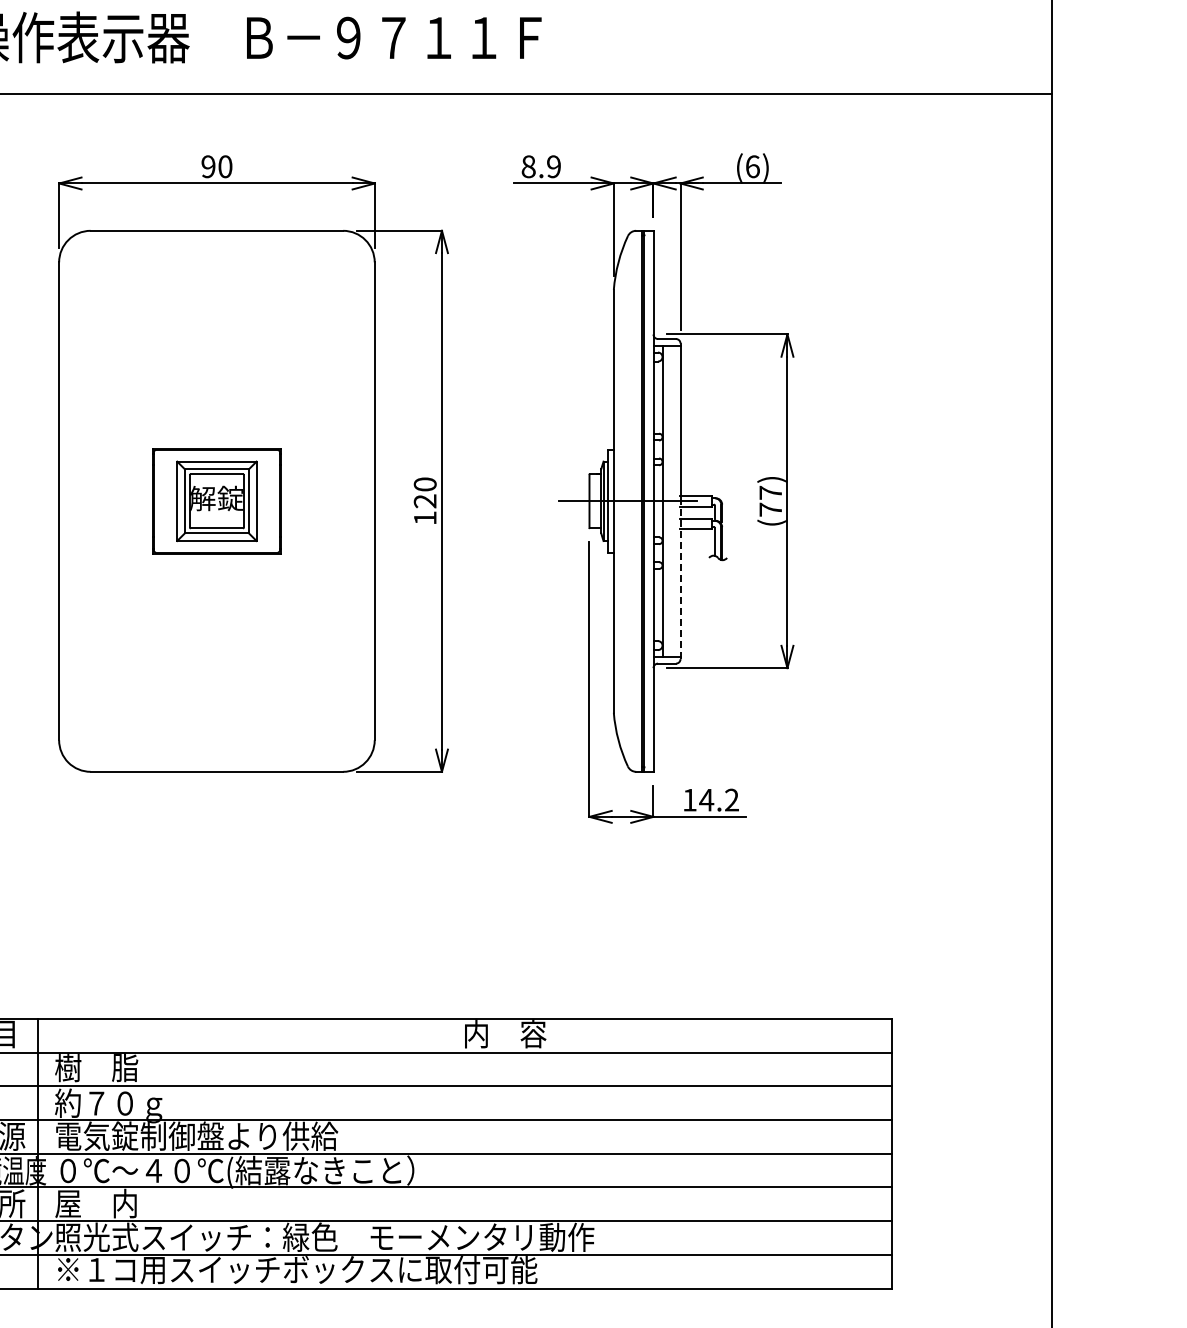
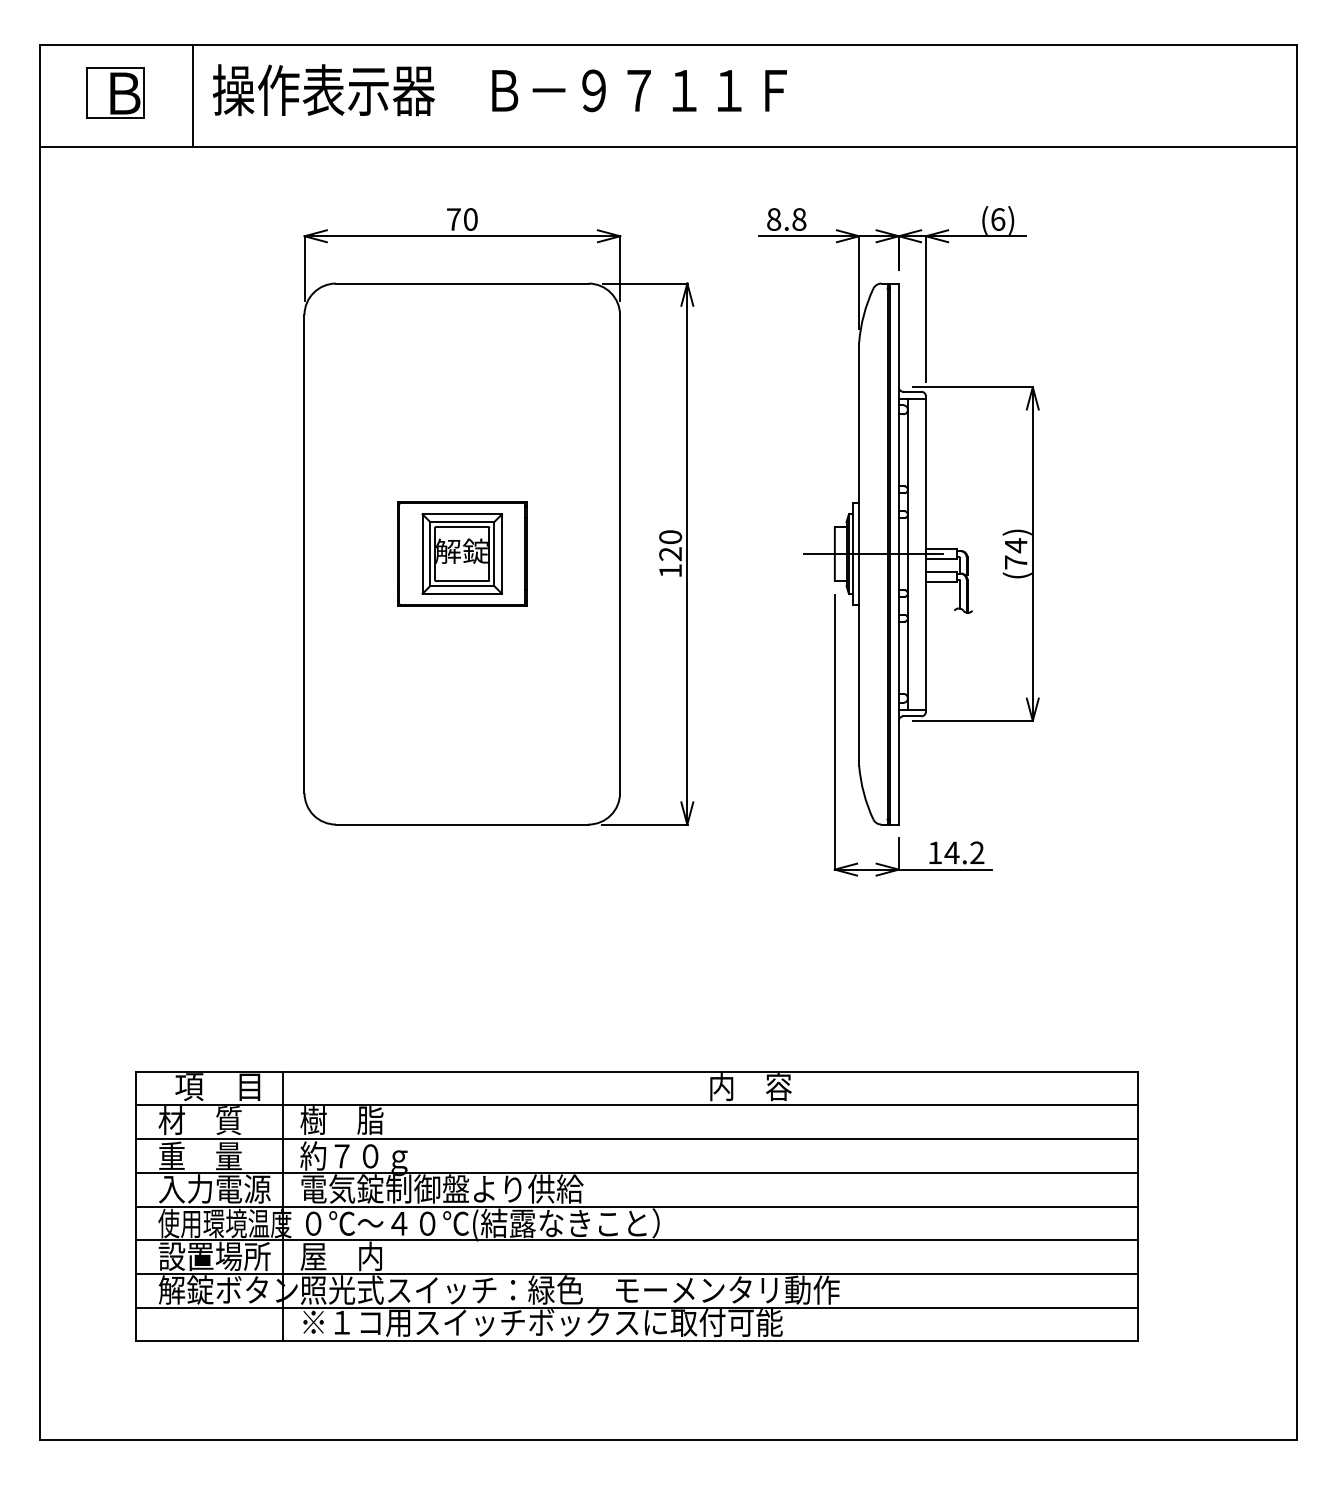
text: (208, 166) -> (453, 219), 90 -> 70
text: (554, 166) -> (799, 219), 8.9 -> 8.8
text: (771, 492) -> (1016, 545), (77) -> (74)
line: (680, 579) -> (925, 632), dashed -> solid

